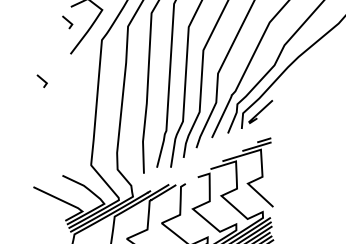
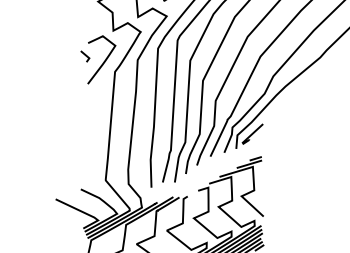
line: (42, 81) -> (63, 107), removed

